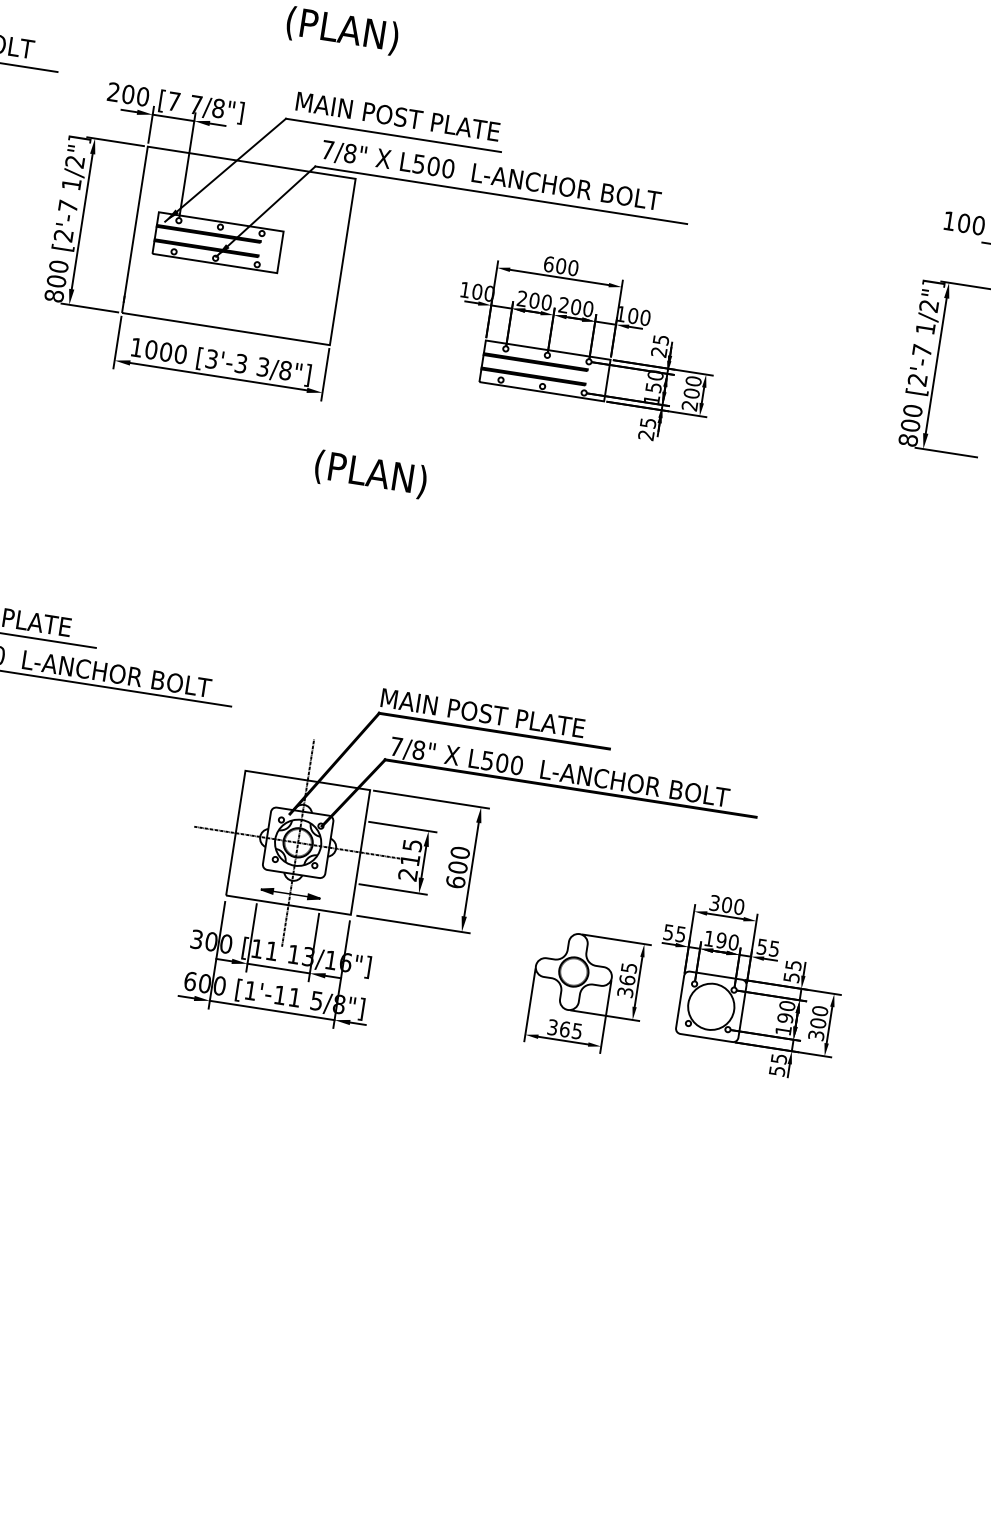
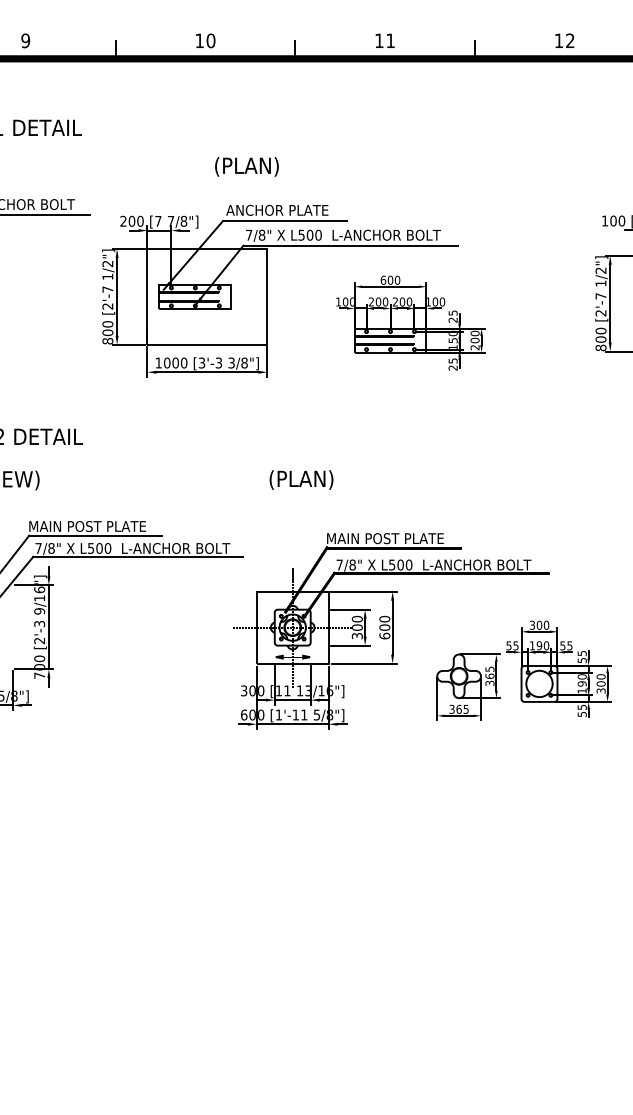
text: (397, 115) -> (285, 209), MAIN POST PLATE -> ANCHOR PLATE
text: (370, 473) -> (301, 479), moved
text: (408, 859) -> (356, 627), 215 -> 300

